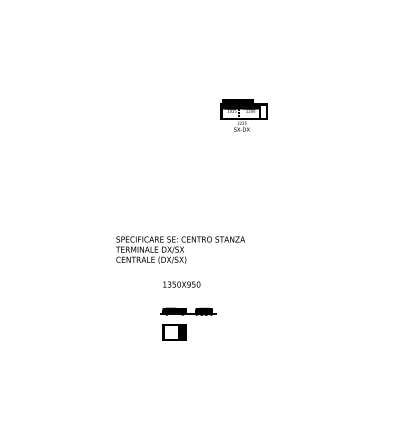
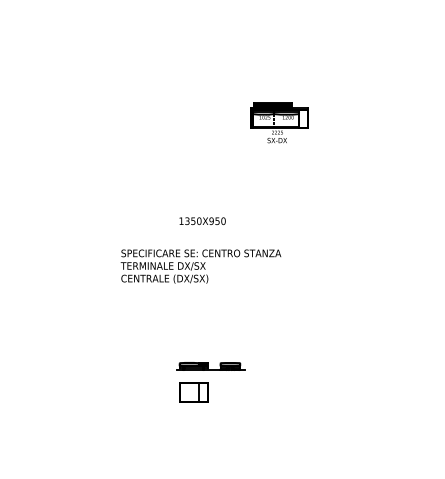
text: (180, 249) -> (201, 265), moved
text: (181, 284) -> (202, 221), moved
hatch: (181, 332) -> (202, 392), removed

